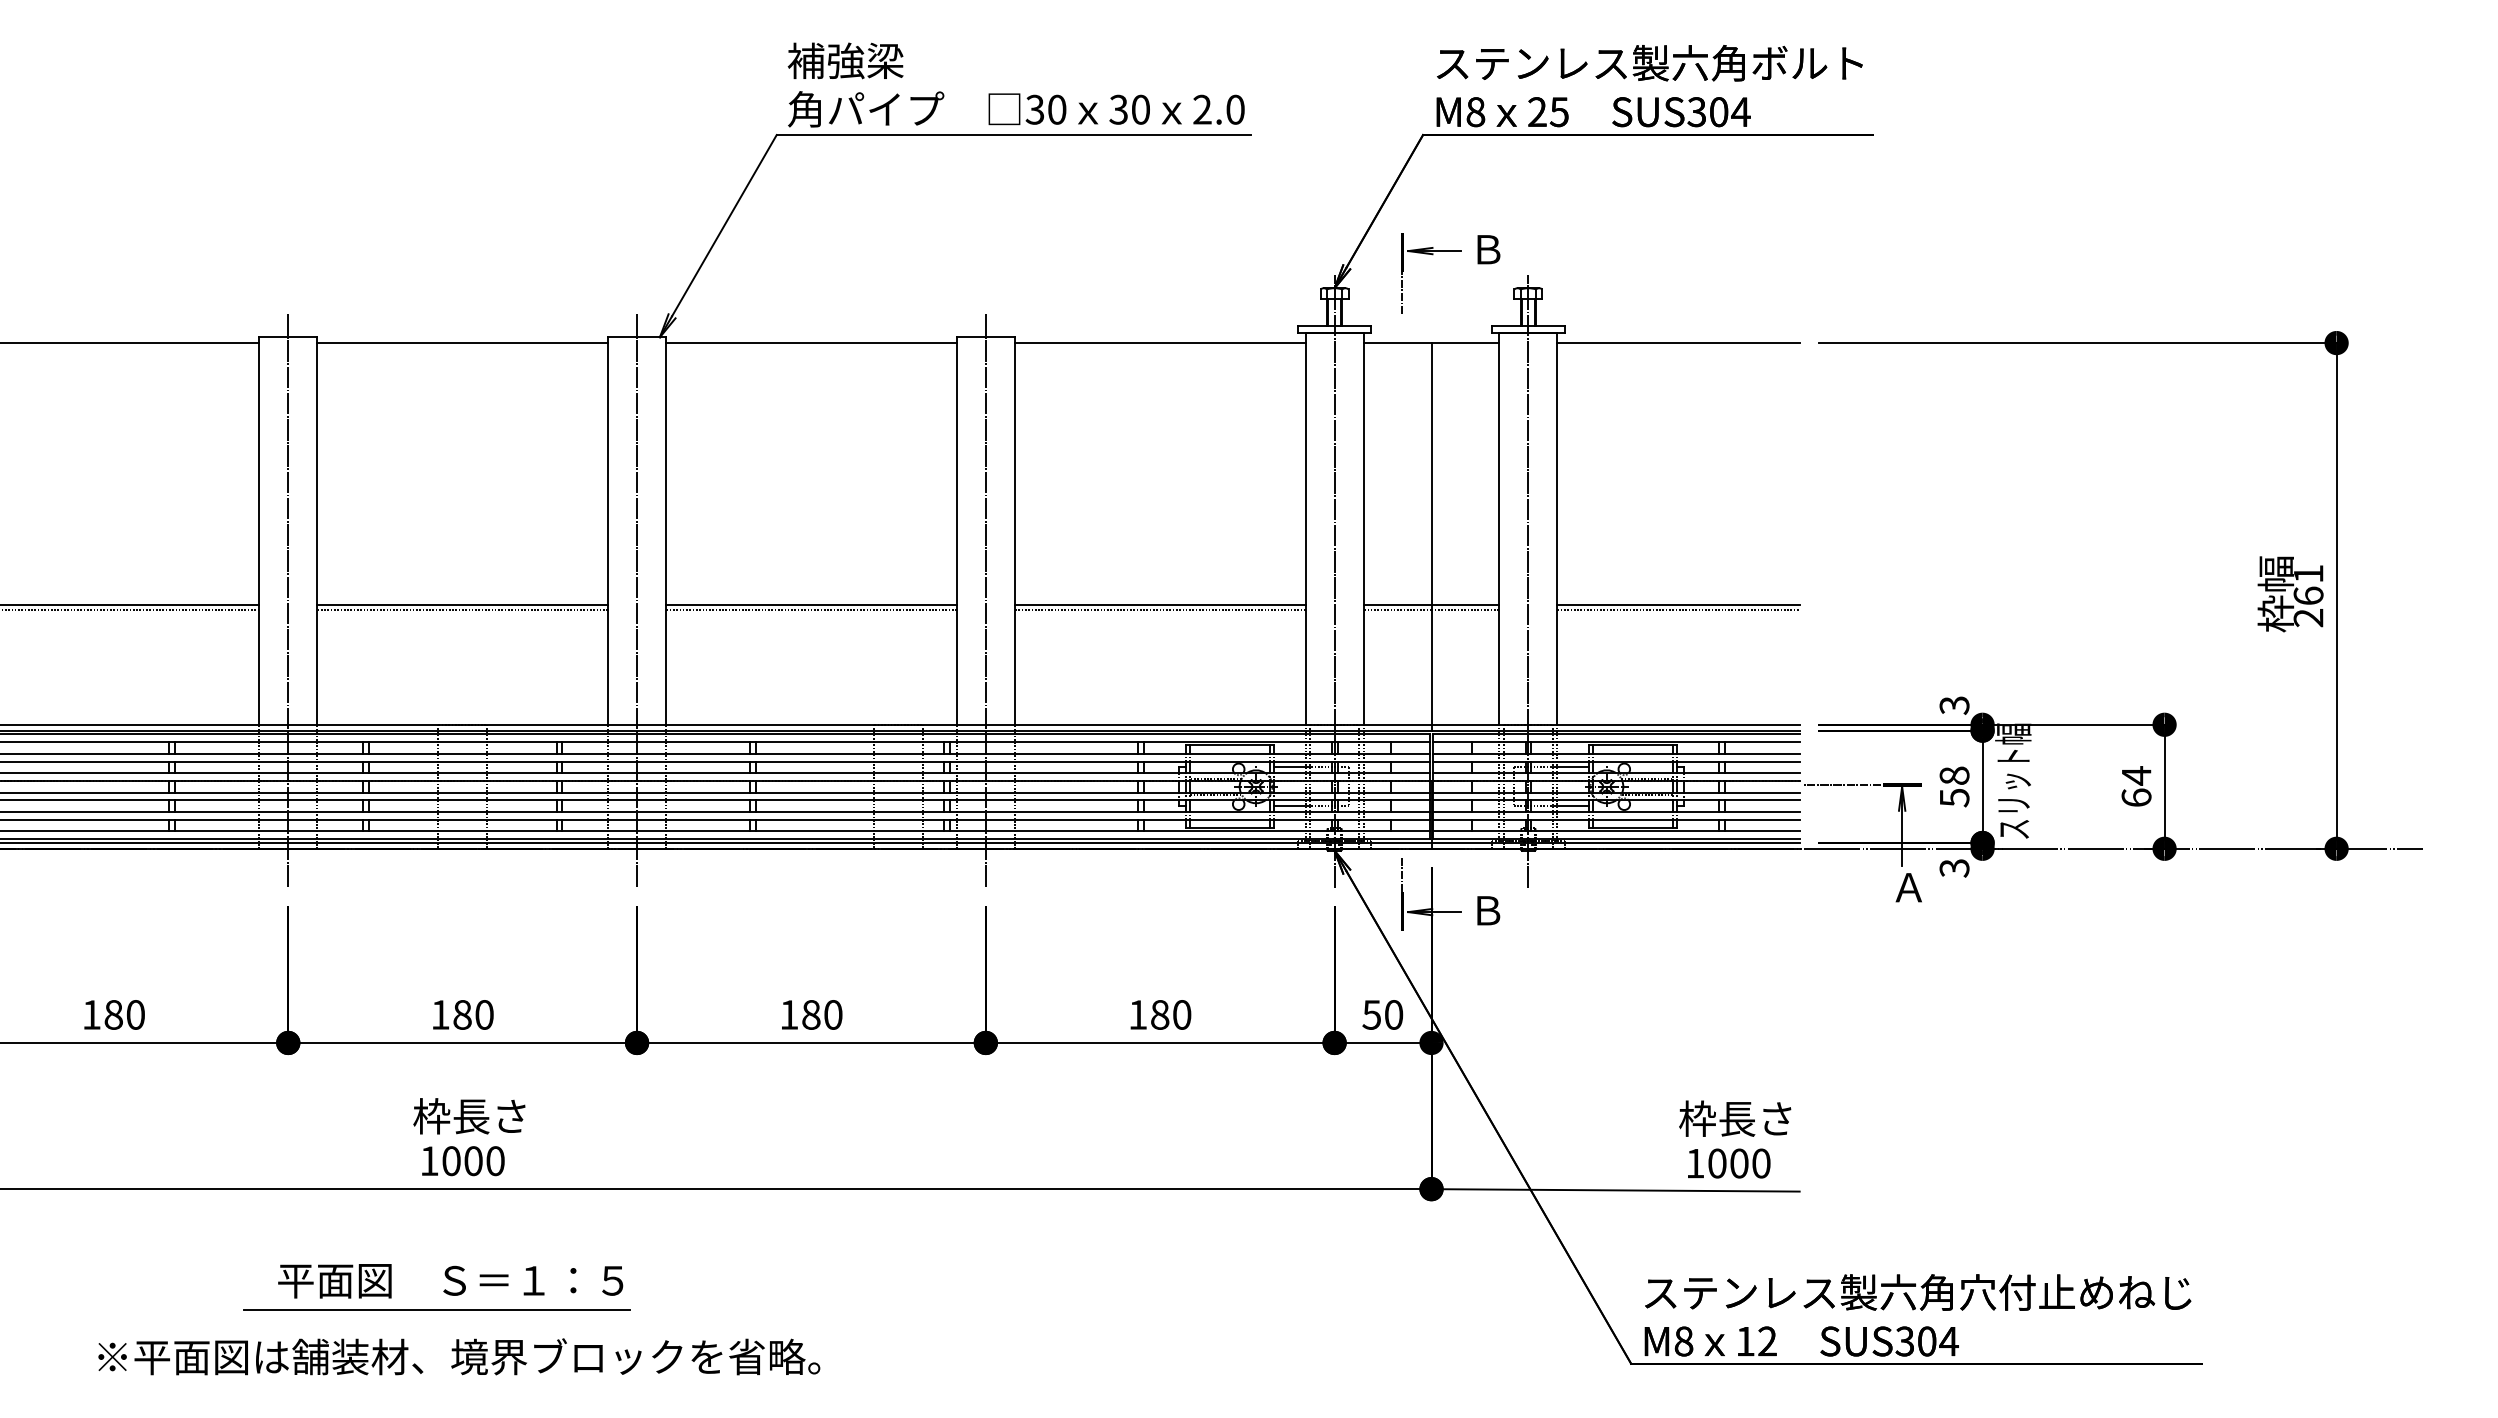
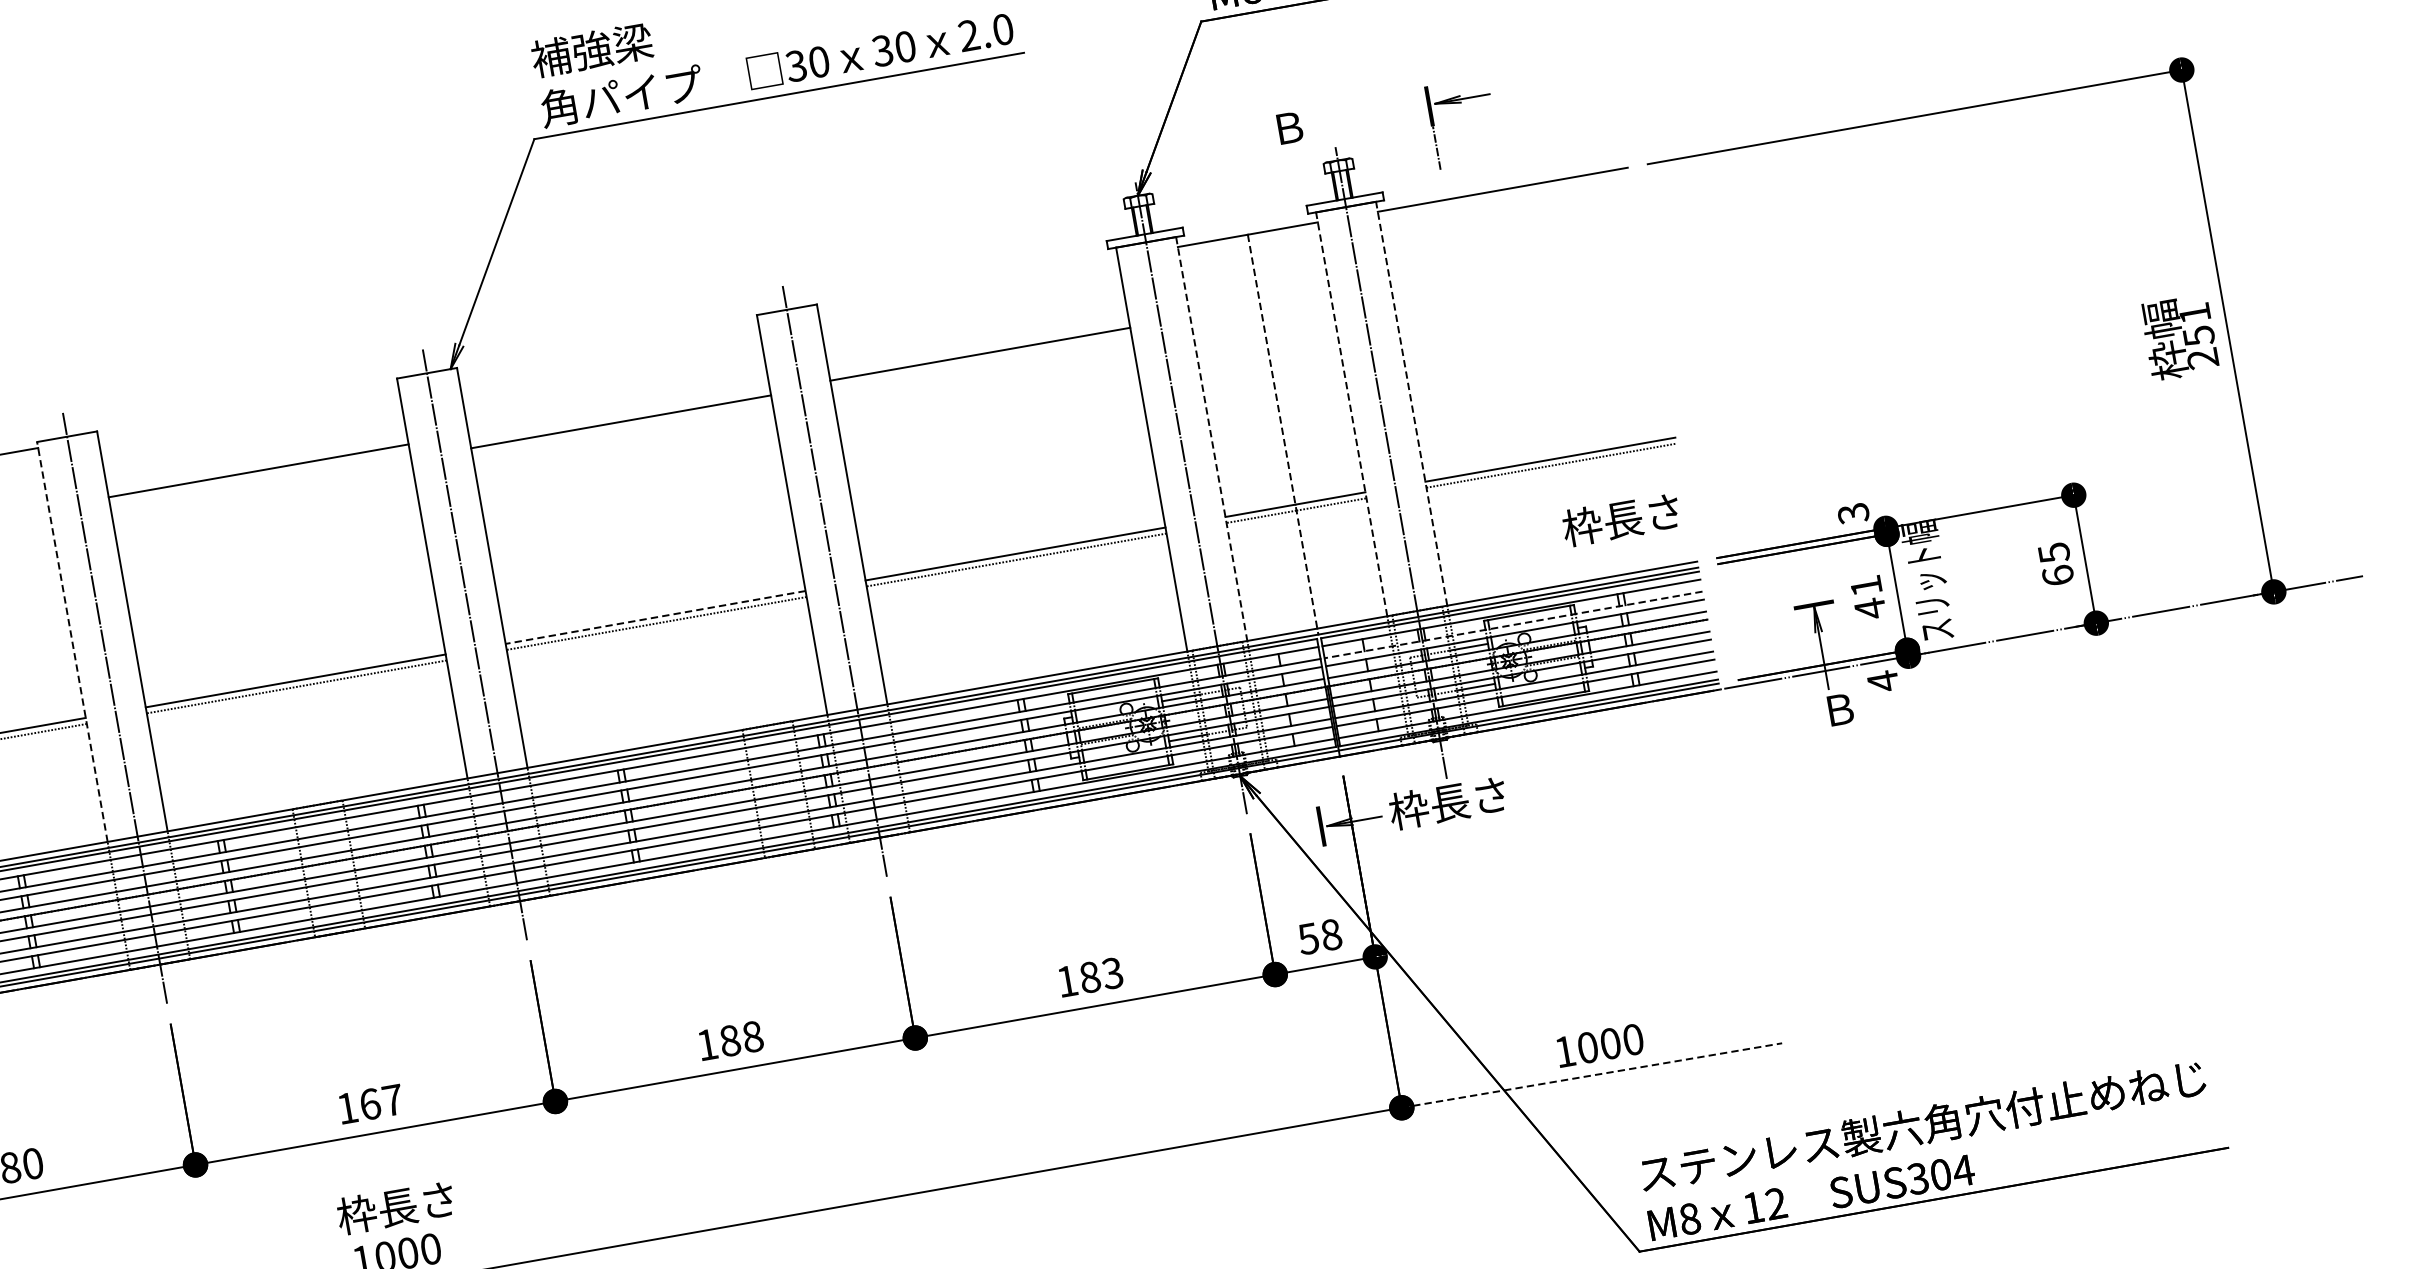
part: (1432, 255) -> (1460, 103), moved
line: (462, 343) -> (258, 471), moved
line: (811, 343) -> (621, 422), moved
line: (1159, 343) -> (979, 354), moved
line: (1363, 529) -> (1211, 439), solid -> dashed
line: (1499, 529) -> (1351, 414), solid -> dashed
line: (1557, 529) -> (1411, 404), solid -> dashed
line: (259, 531) -> (72, 642), solid -> dashed
line: (1431, 536) -> (1283, 434), solid -> dashed
text: (2308, 595) -> (2198, 335), 261 -> 251
line: (810, 604) -> (654, 617), solid -> dashed
line: (1616, 753) -> (1513, 624), solid -> dashed
text: (2136, 775) -> (2054, 552), 64 -> 65
line: (1842, 784) -> (1752, 615), removed
text: (1954, 786) -> (1868, 597), 58 -> 41
text: (1954, 868) -> (1883, 681), 3 -> 4
line: (1402, 875) -> (1314, 789), removed
text: (1908, 887) -> (1839, 709), Ａ -> Ｂ
text: (1525, 910) -> (1448, 803), Ｂ -> 枠長さ
text: (473, 1014) -> (381, 1101), 180 -> 167
text: (833, 1014) -> (752, 1036), 180 -> 188
text: (1181, 1014) -> (1112, 973), 180 -> 183
text: (1394, 1014) -> (1331, 934), 50 -> 58
text: (1735, 1118) -> (1621, 519), moved
text: (1729, 1163) -> (1600, 1045), moved
line: (1616, 1190) -> (1592, 1075), solid -> dashed

